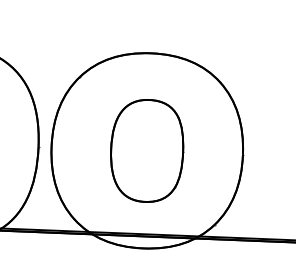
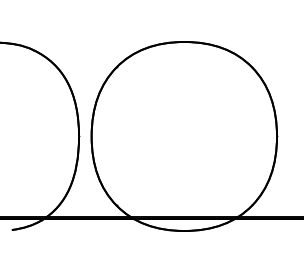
part: (147, 150) -> (184, 136), removed

